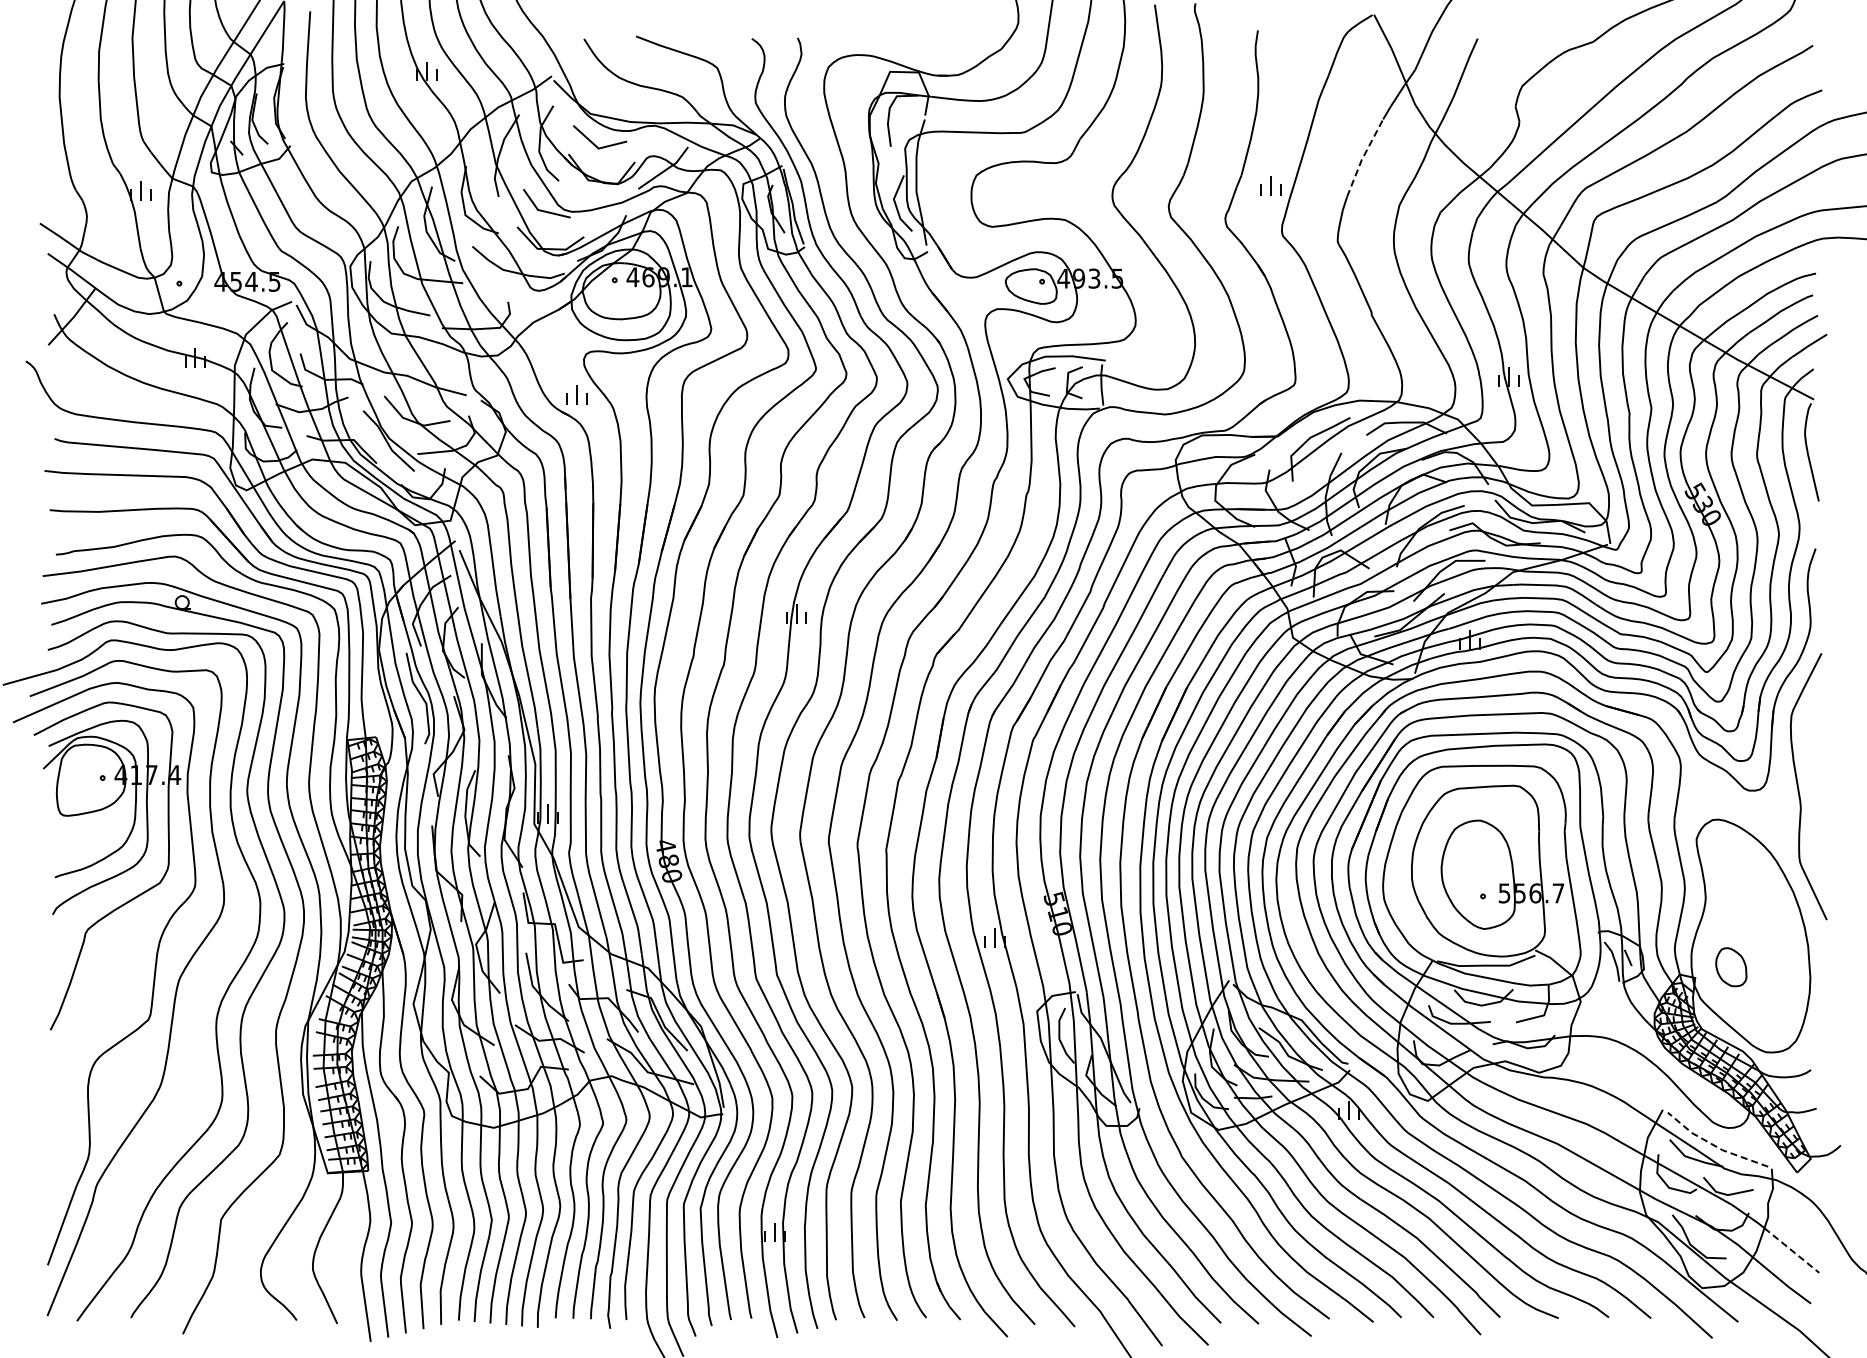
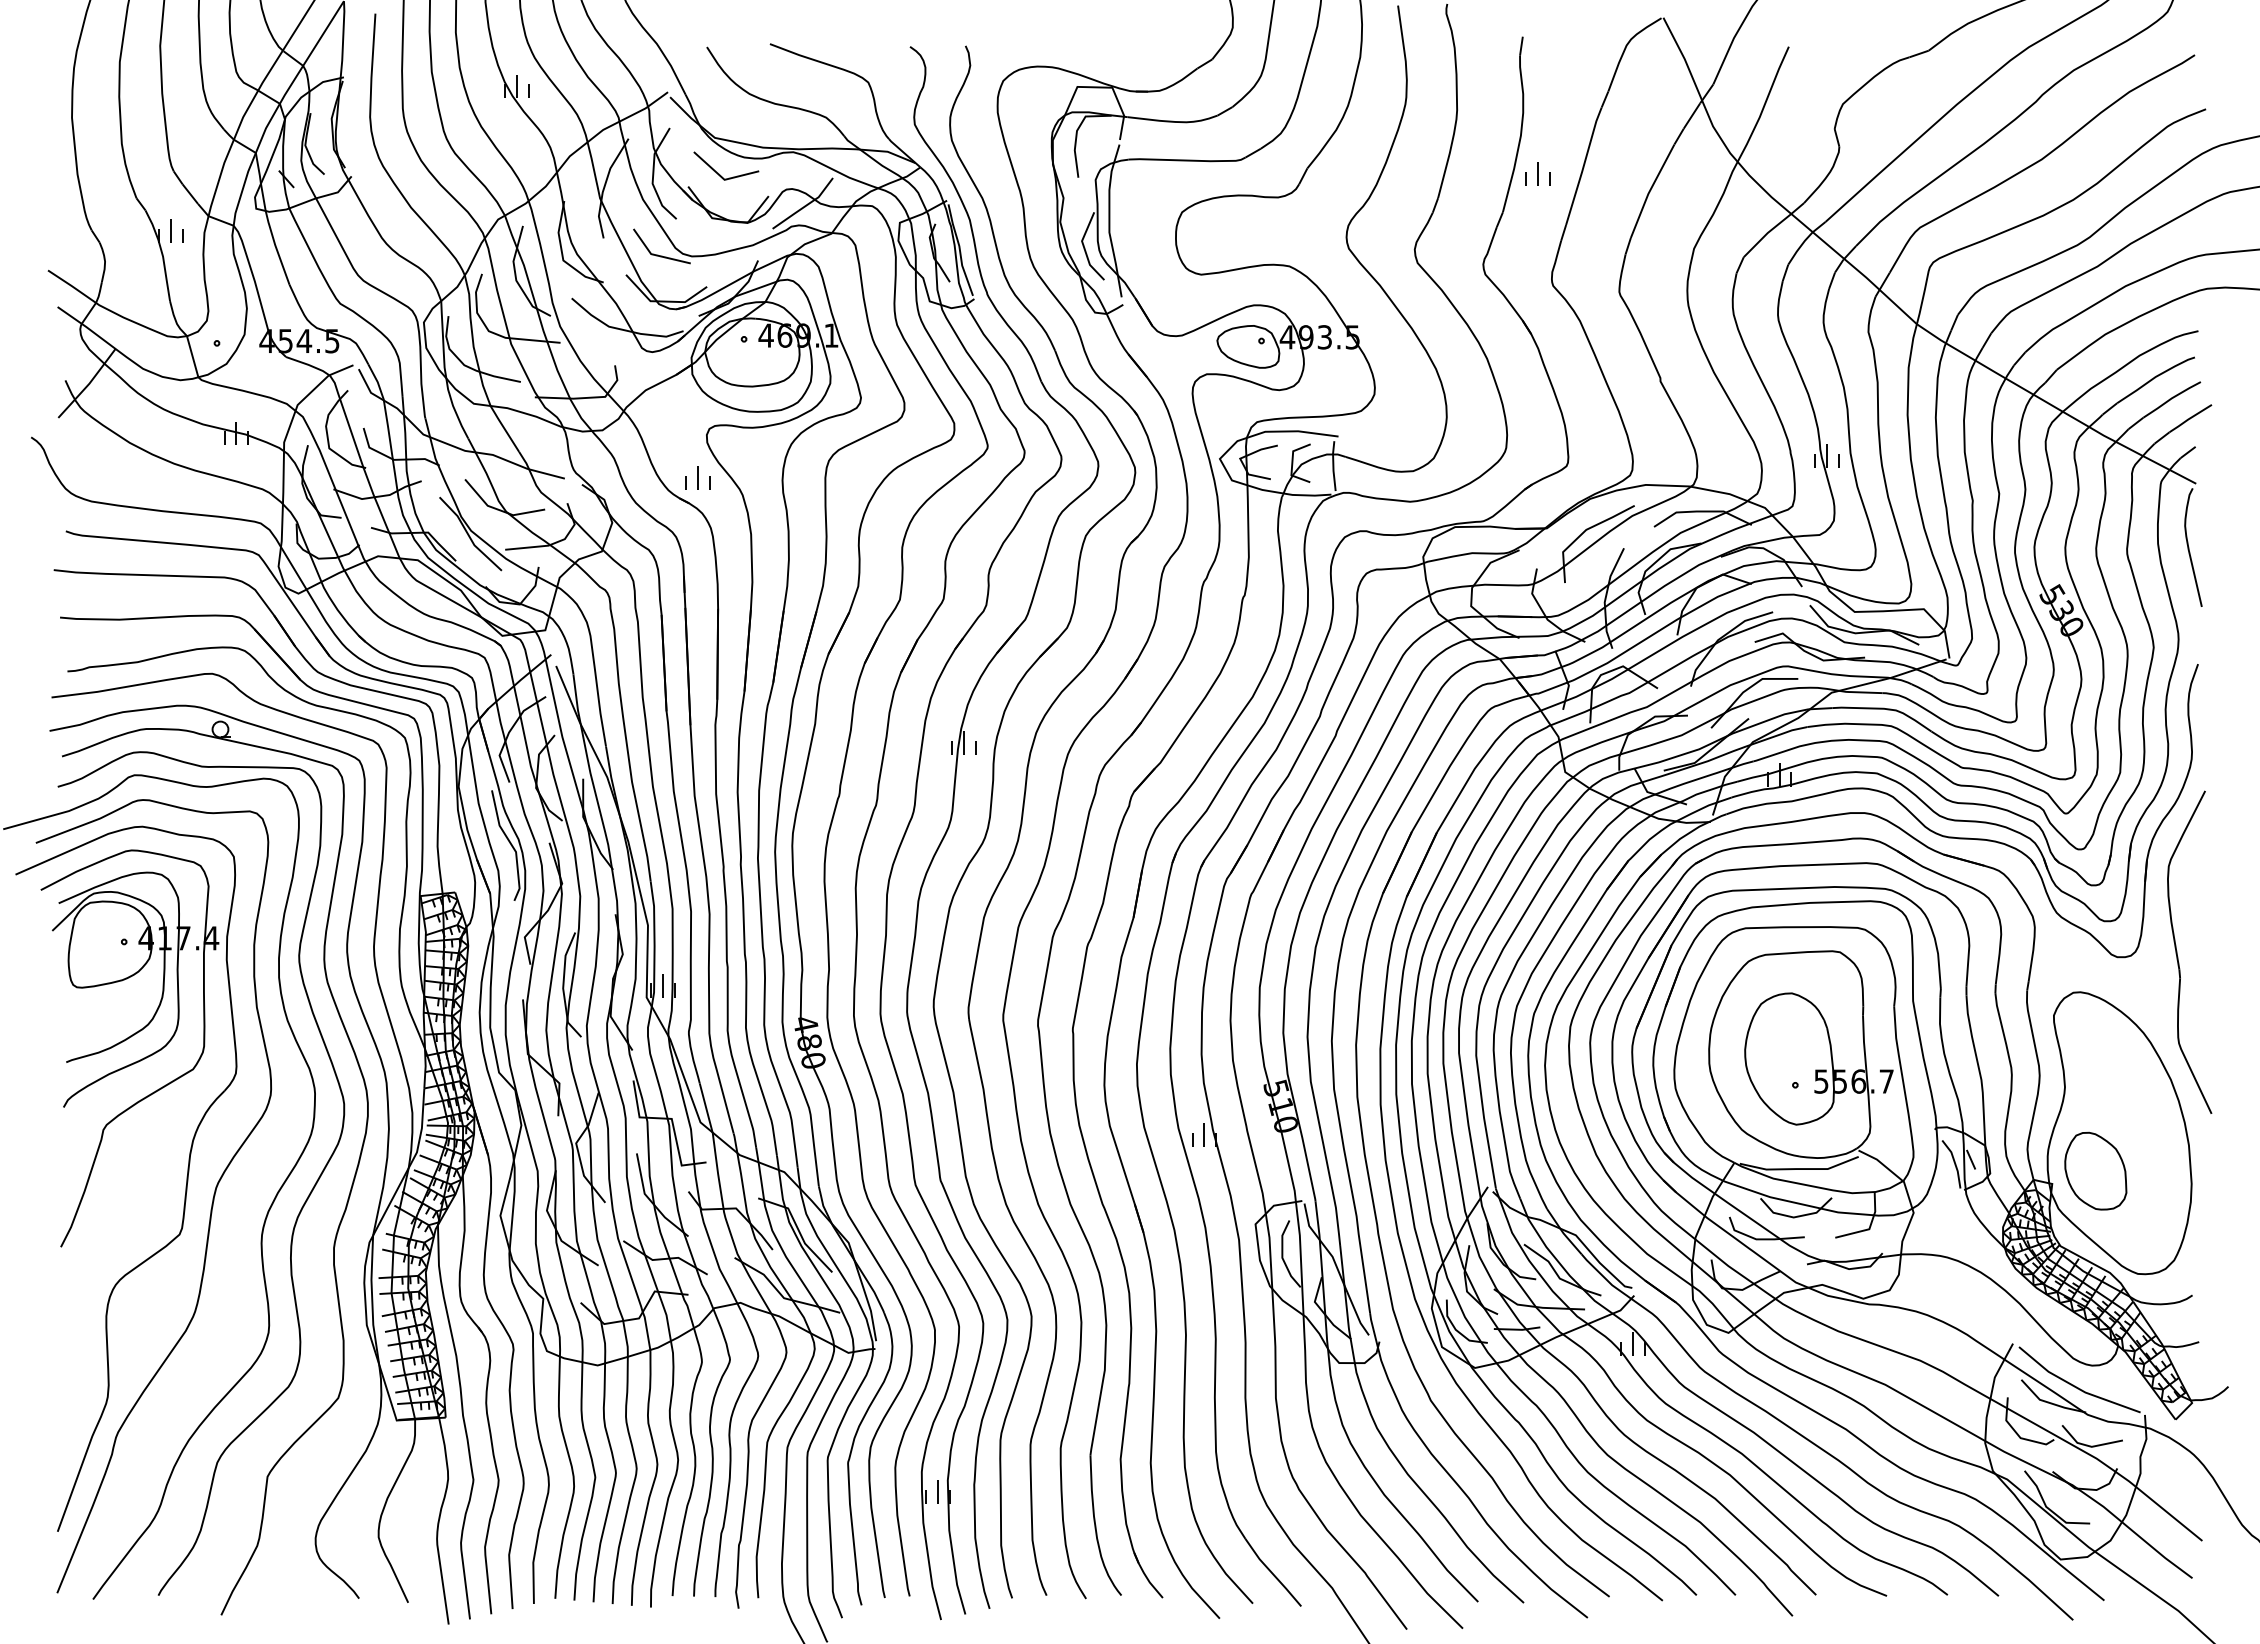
line: (1363, 157) -> (1650, 190), dashed -> solid
part: (1270, 185) -> (1538, 173), moved
part: (1731, 966) -> (2096, 1170), size x1.67
line: (1714, 1145) -> (2075, 1386), dashed -> solid
line: (1791, 1250) -> (2168, 1513), dashed -> solid

